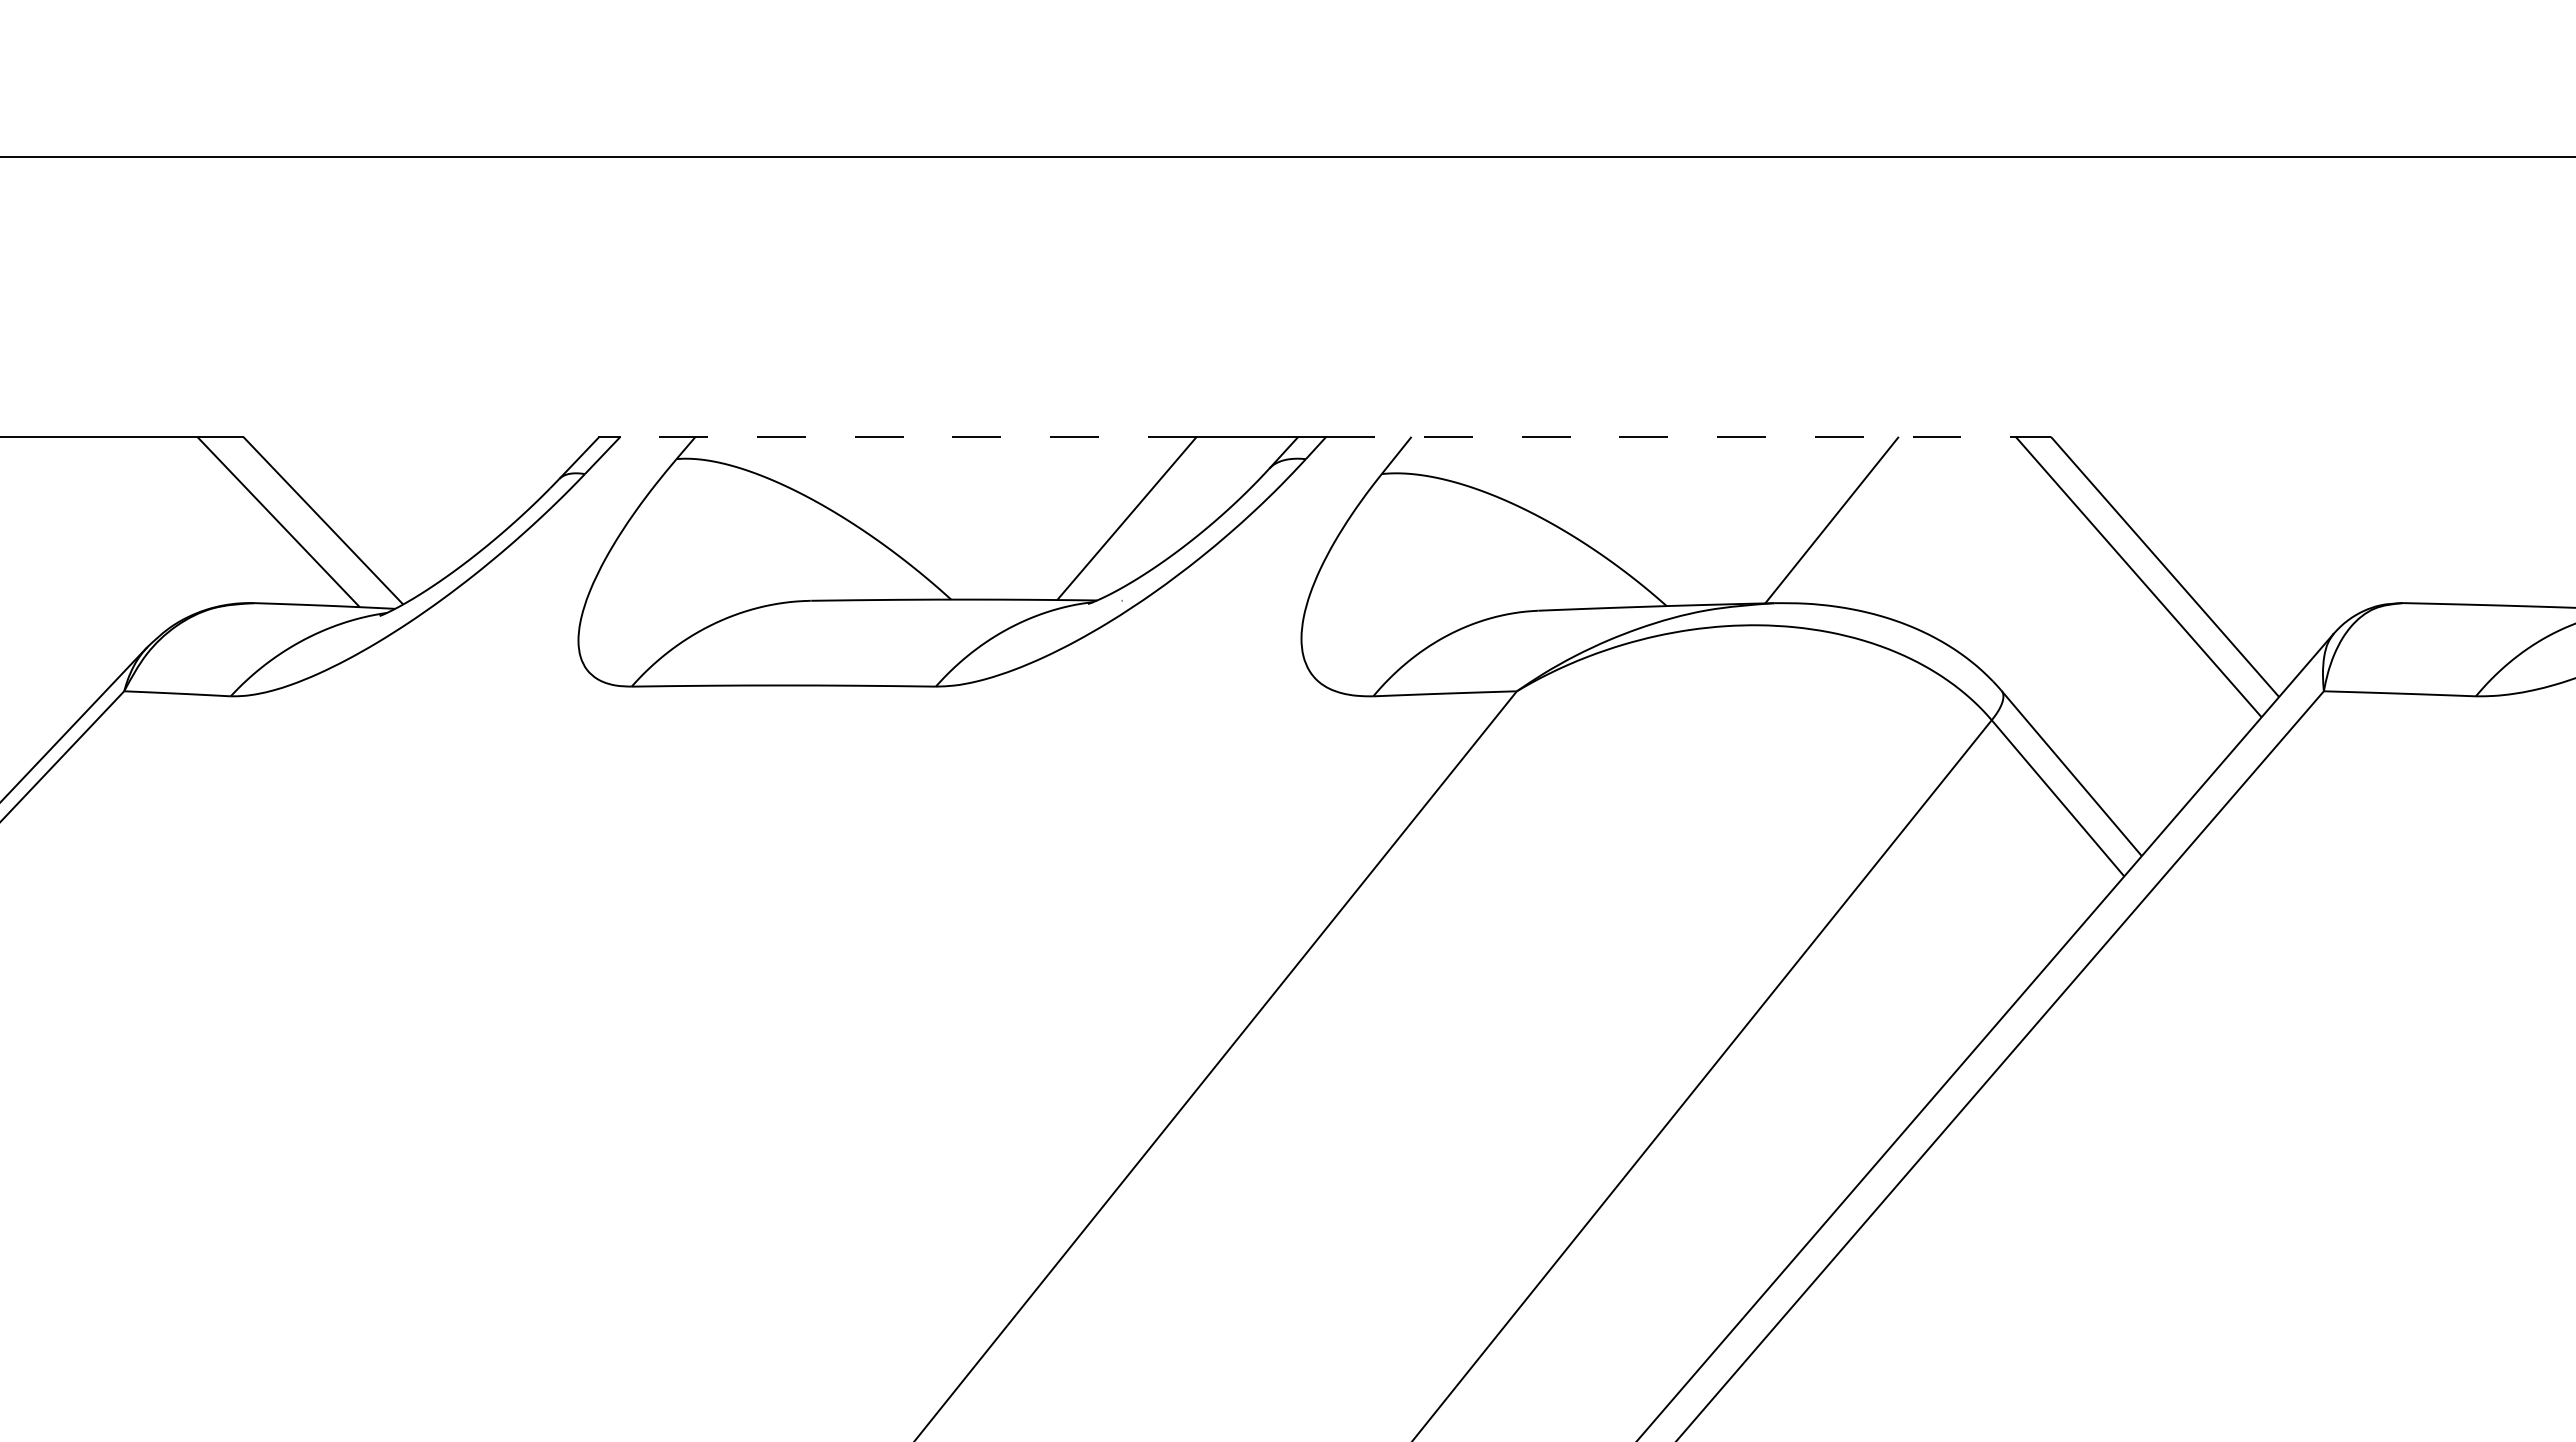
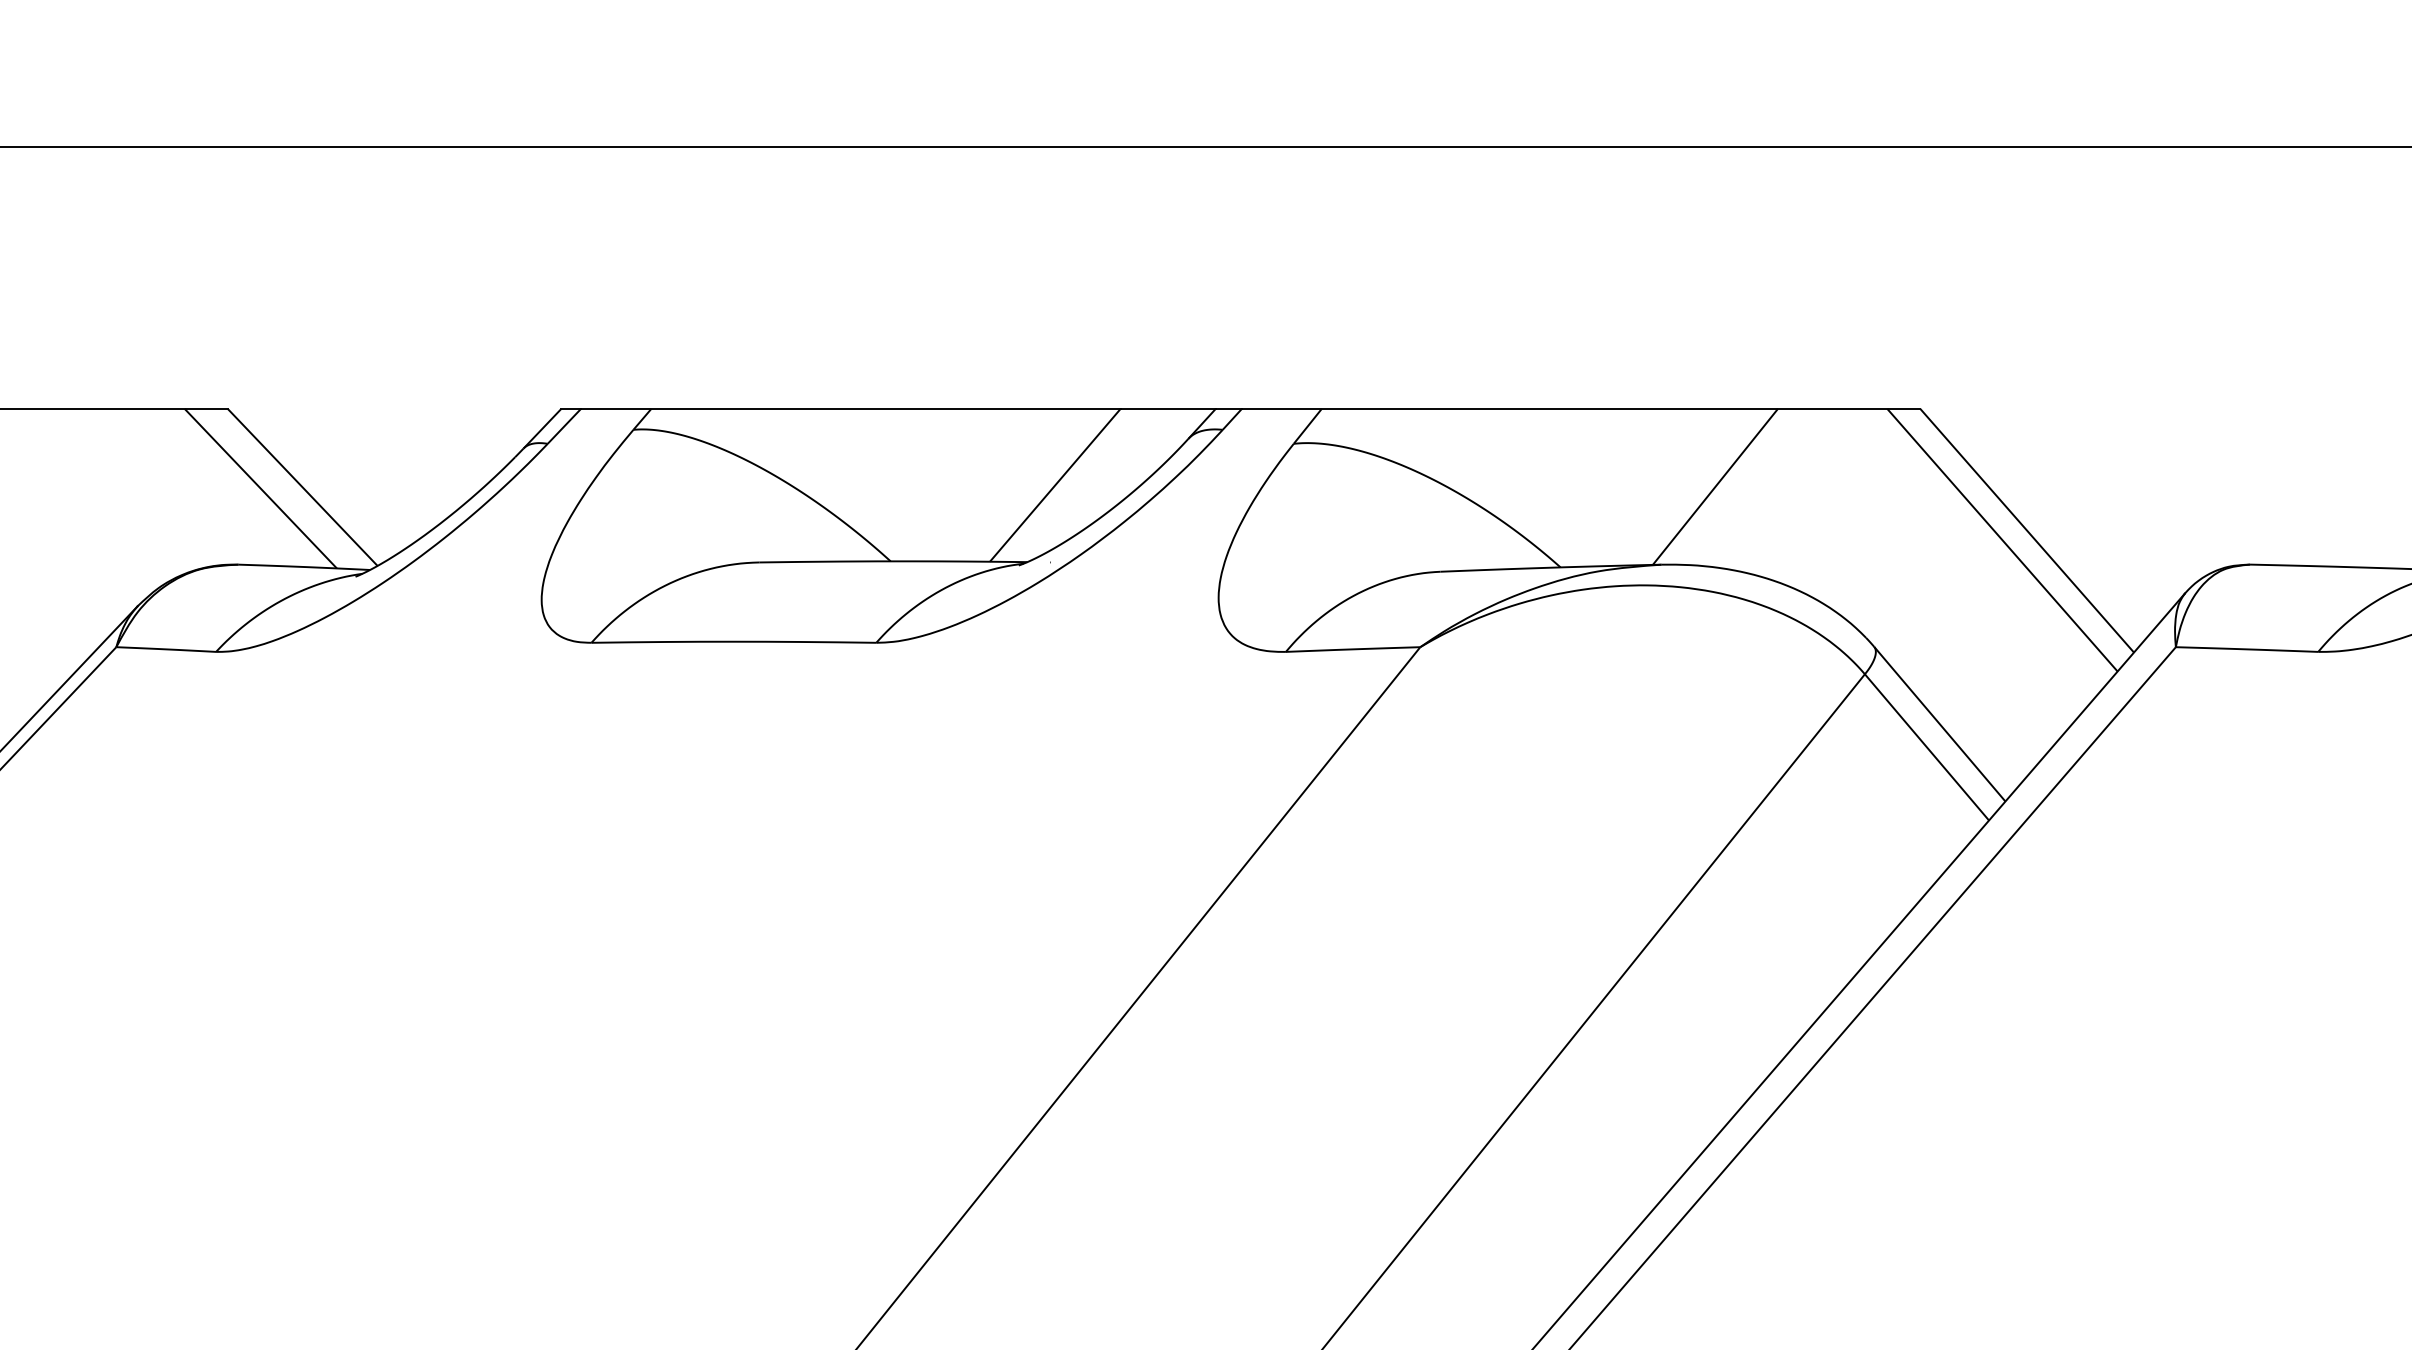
line: (908, 436) -> (850, 408), dashed -> solid
line: (1689, 436) -> (1581, 408), dashed -> solid

